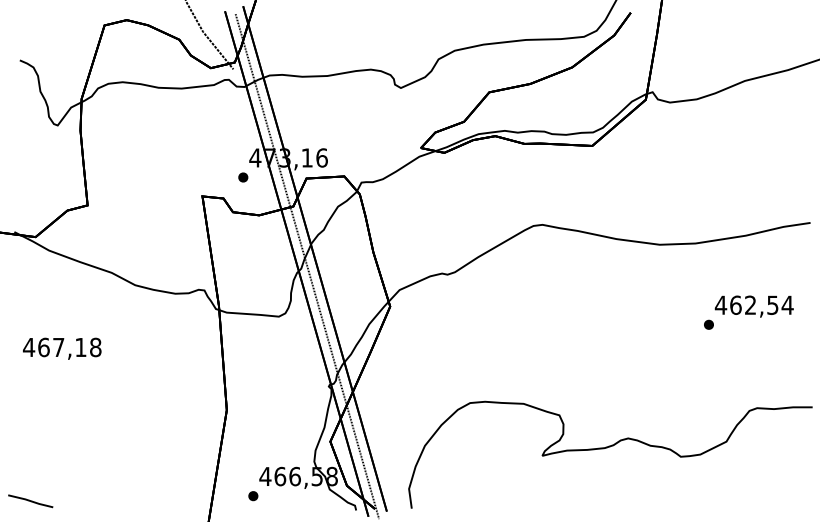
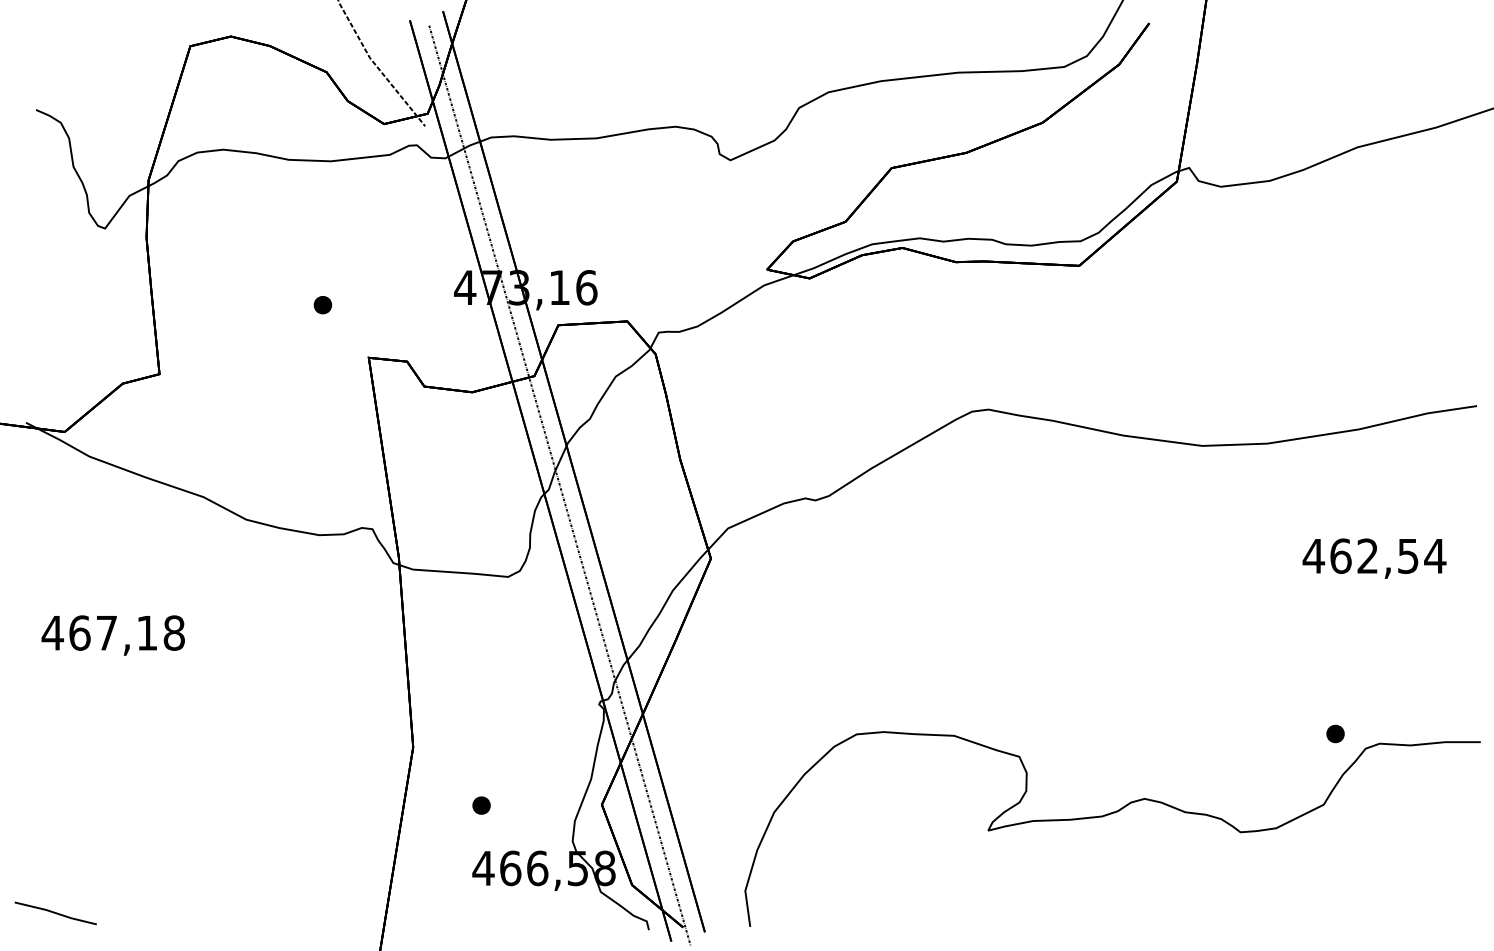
part: (243, 177) -> (323, 305), moved
part: (708, 324) -> (1334, 733), moved
part: (253, 496) -> (481, 806), moved

